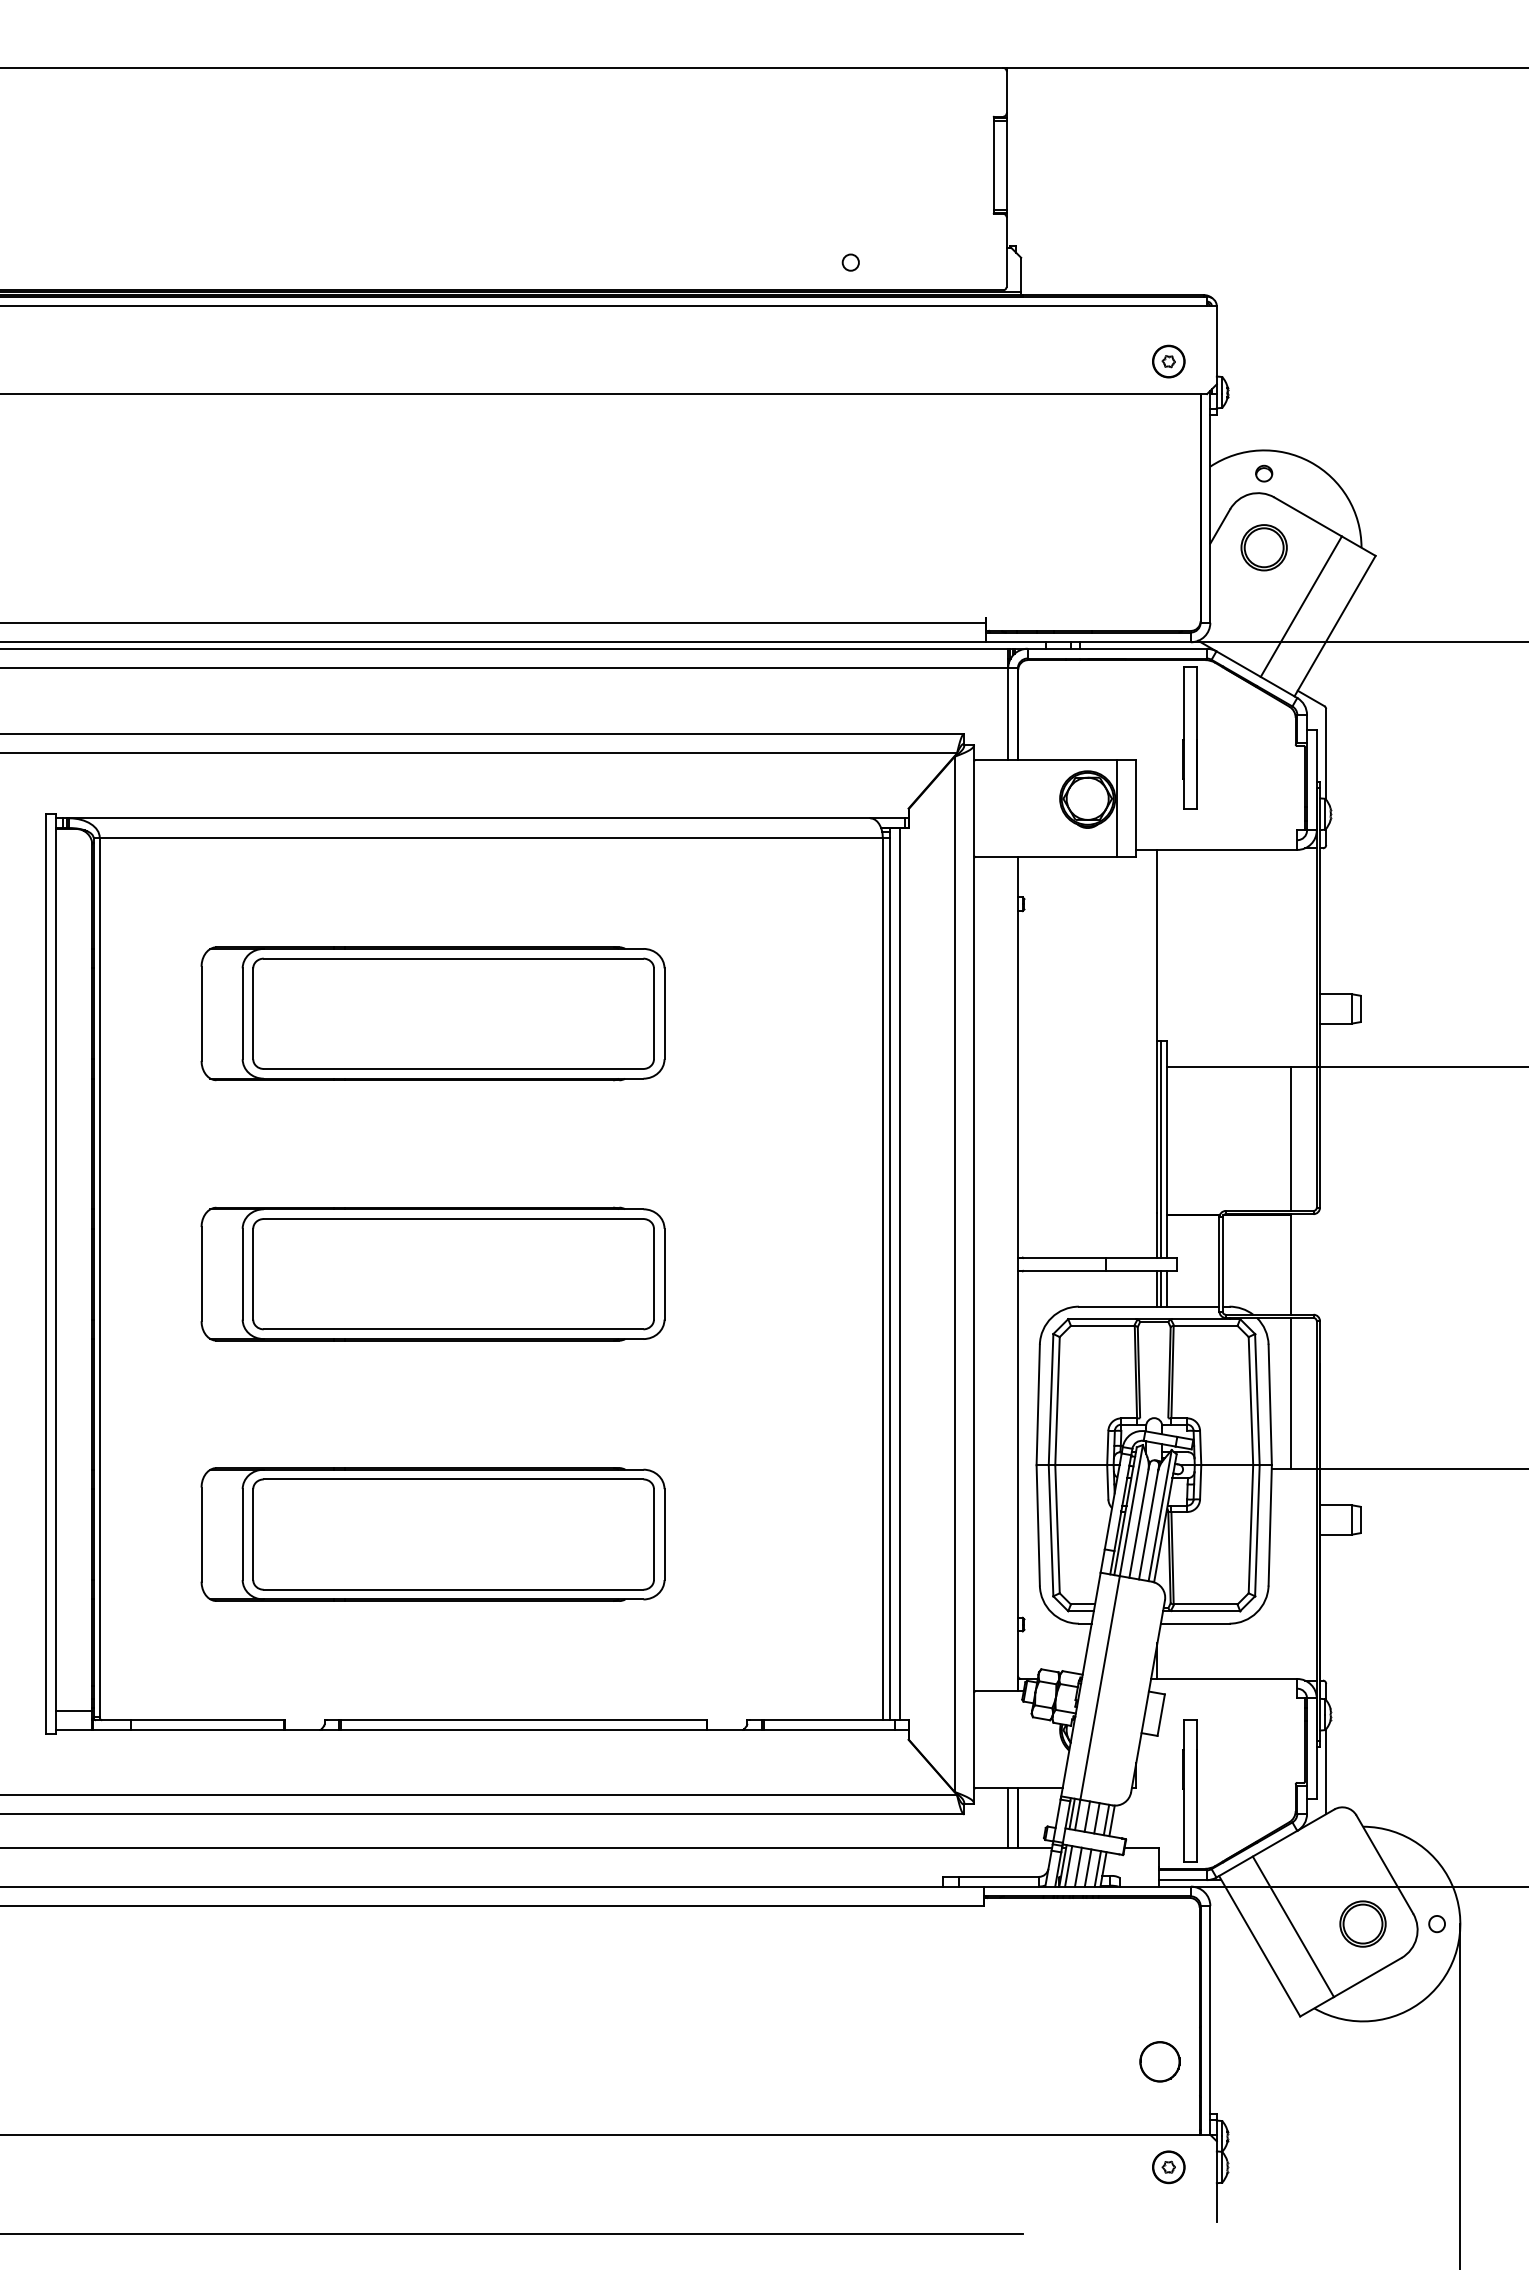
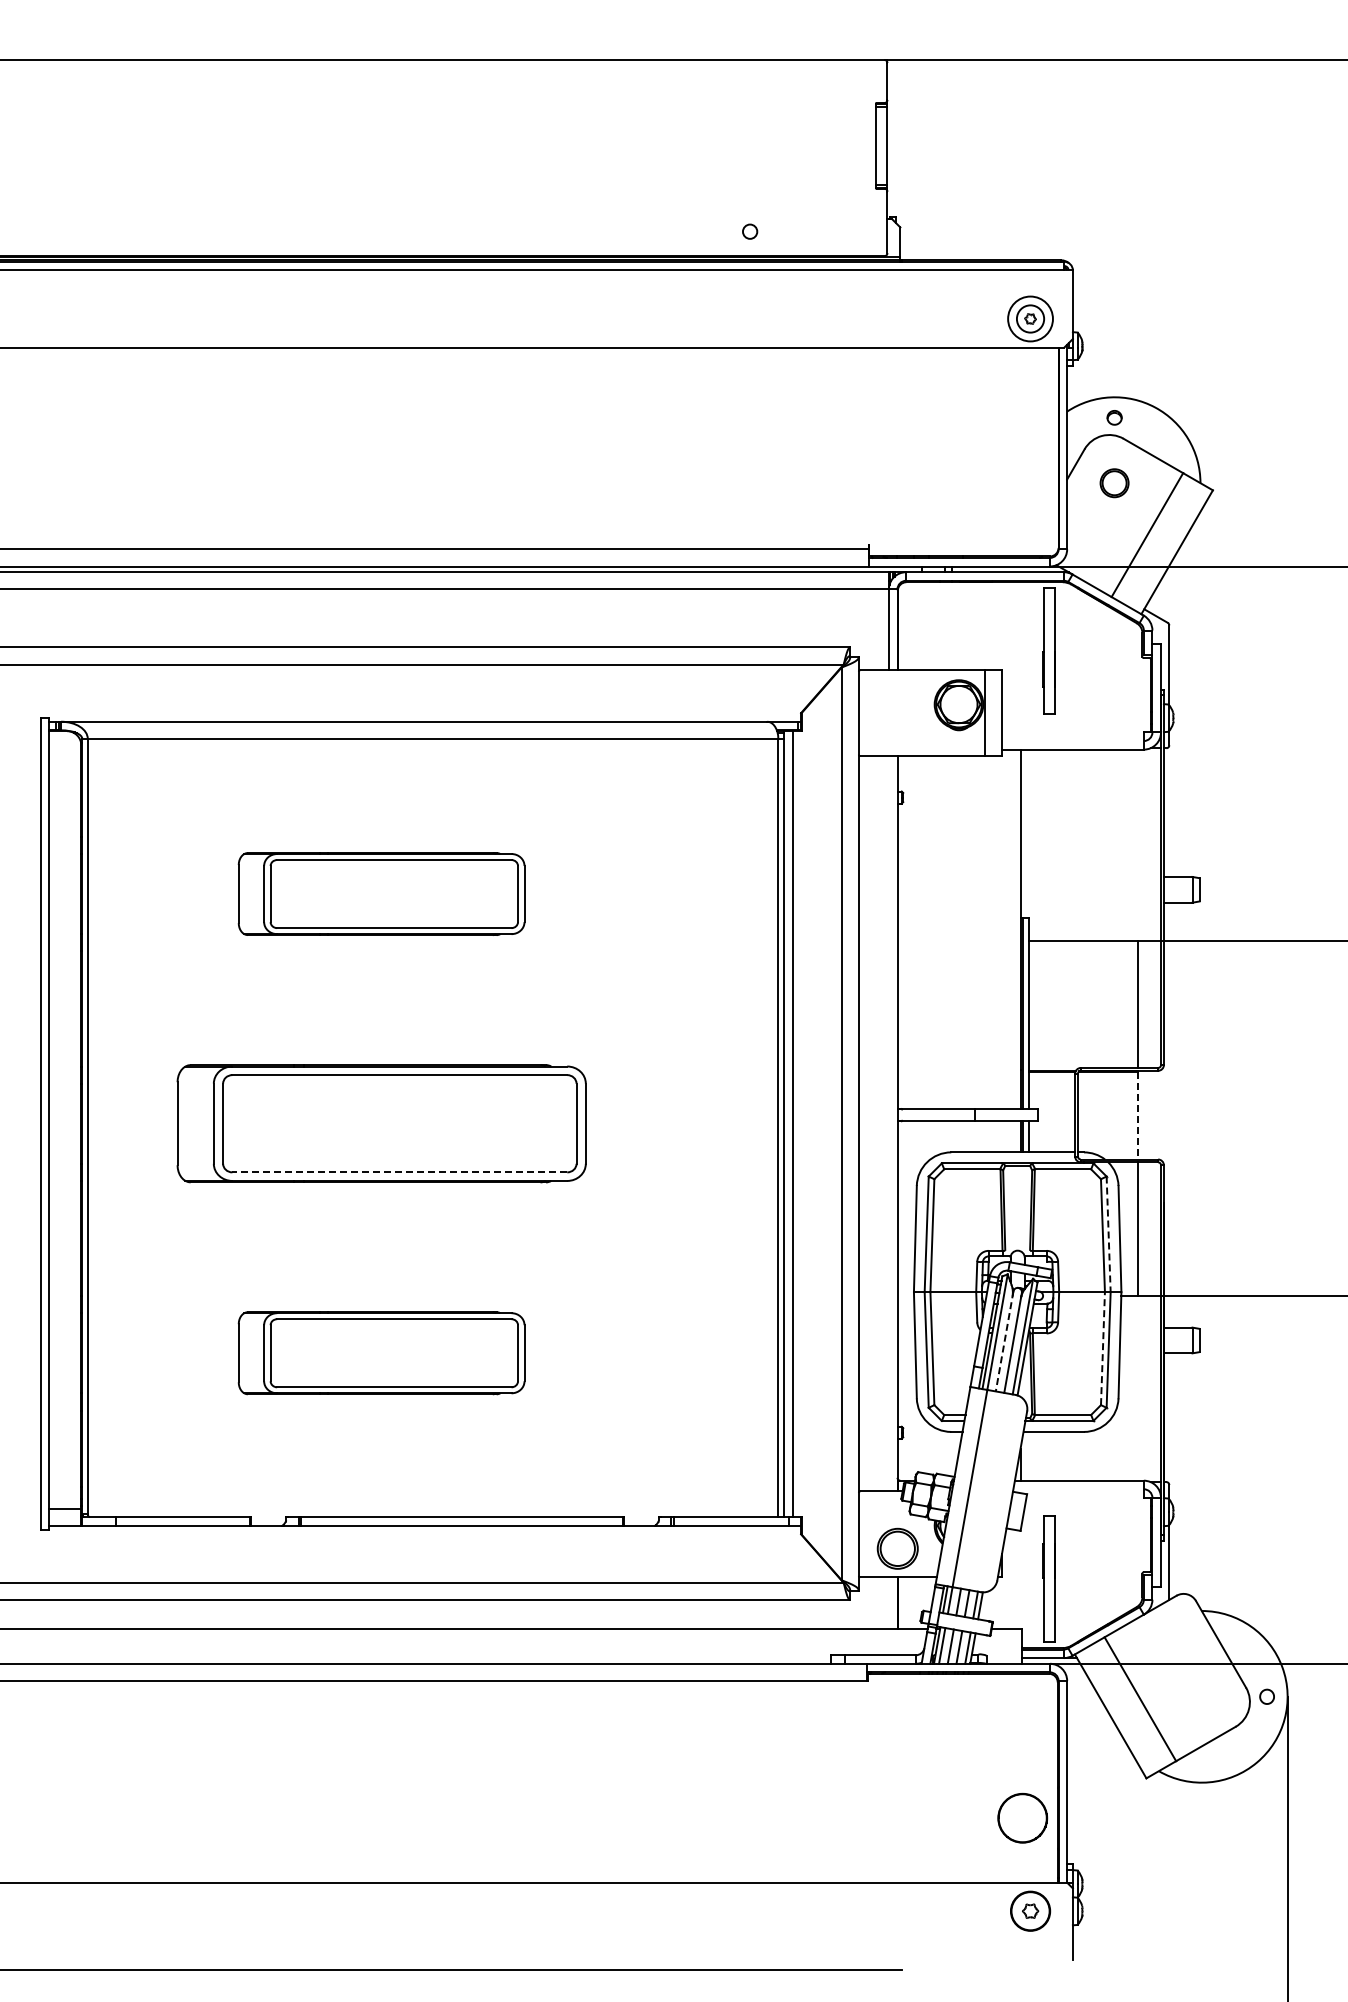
circle: (1168, 361) -> (1030, 318), size x1.6
part: (1264, 548) -> (1114, 483), size x0.7
part: (432, 1013) -> (381, 893), size x0.7
line: (1290, 1264) -> (1137, 1115), solid -> dashed
line: (453, 1329) -> (399, 1172), solid -> dashed
line: (1257, 1399) -> (1108, 1234), solid -> dashed
line: (1139, 1521) -> (1004, 1341), solid -> dashed
line: (1250, 1529) -> (1102, 1348), solid -> dashed
part: (432, 1533) -> (381, 1352), size x0.7
line: (1007, 1818) -> (888, 1603), removed
part: (1362, 1923) -> (897, 1548), moved
part: (1159, 2062) -> (1022, 1818), size x1.4
part: (1168, 2167) -> (1030, 1911), size x1.4

